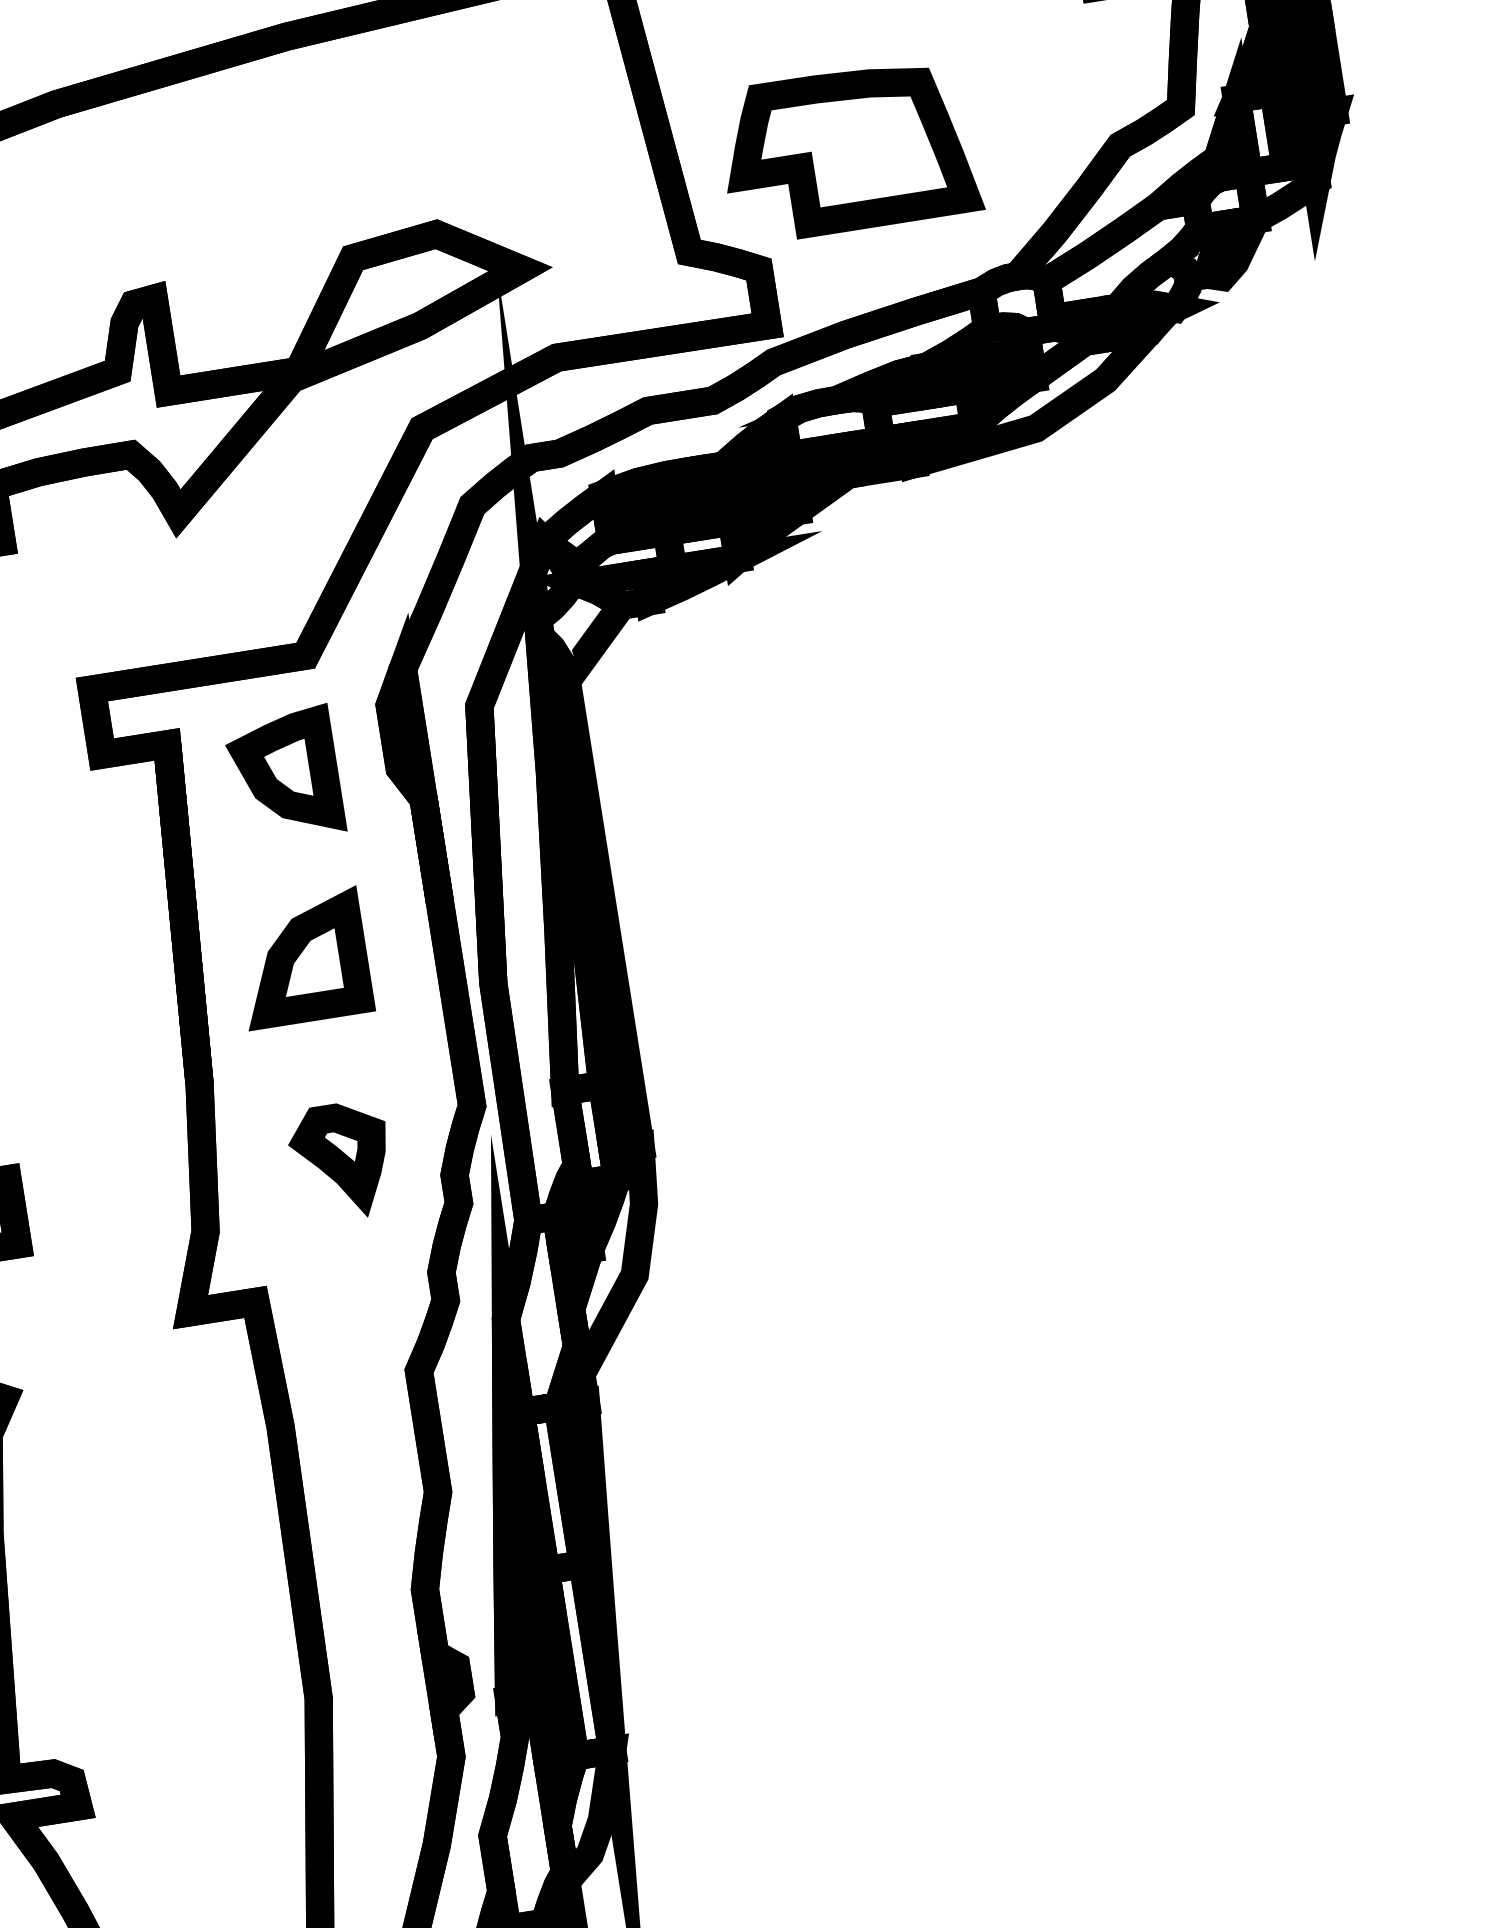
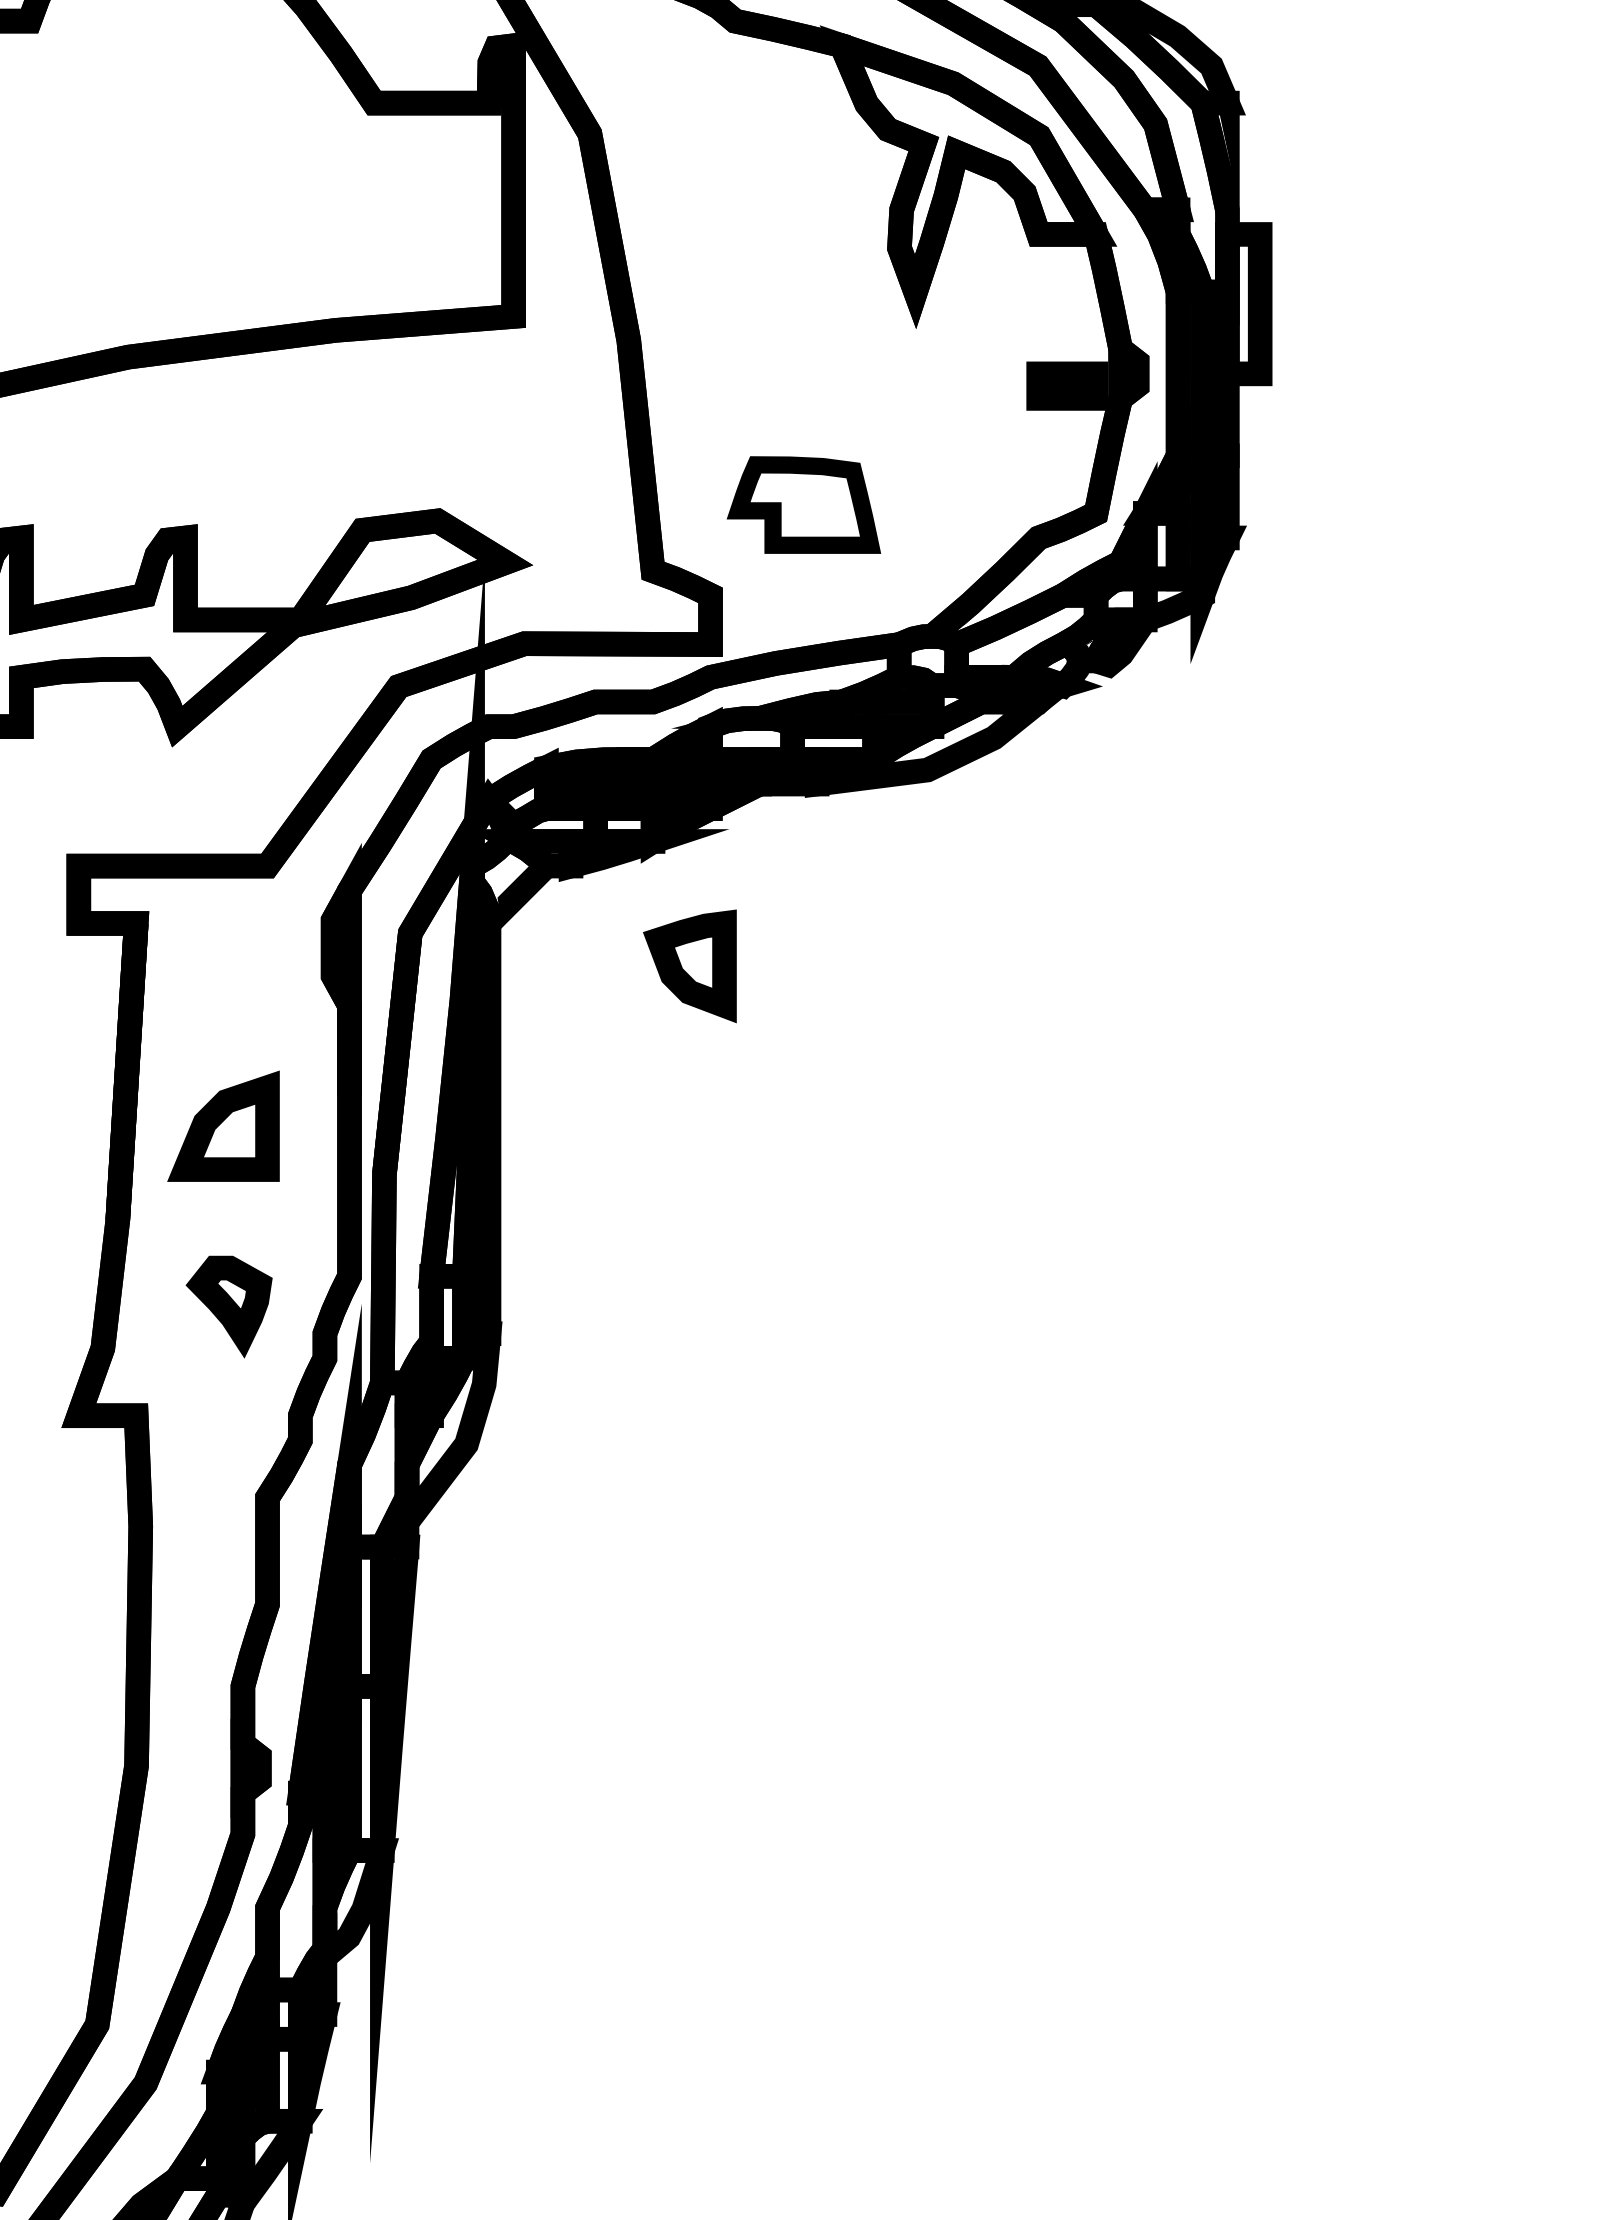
part: (847, 149) -> (803, 504), size x0.7
part: (283, 775) -> (689, 966), moved

